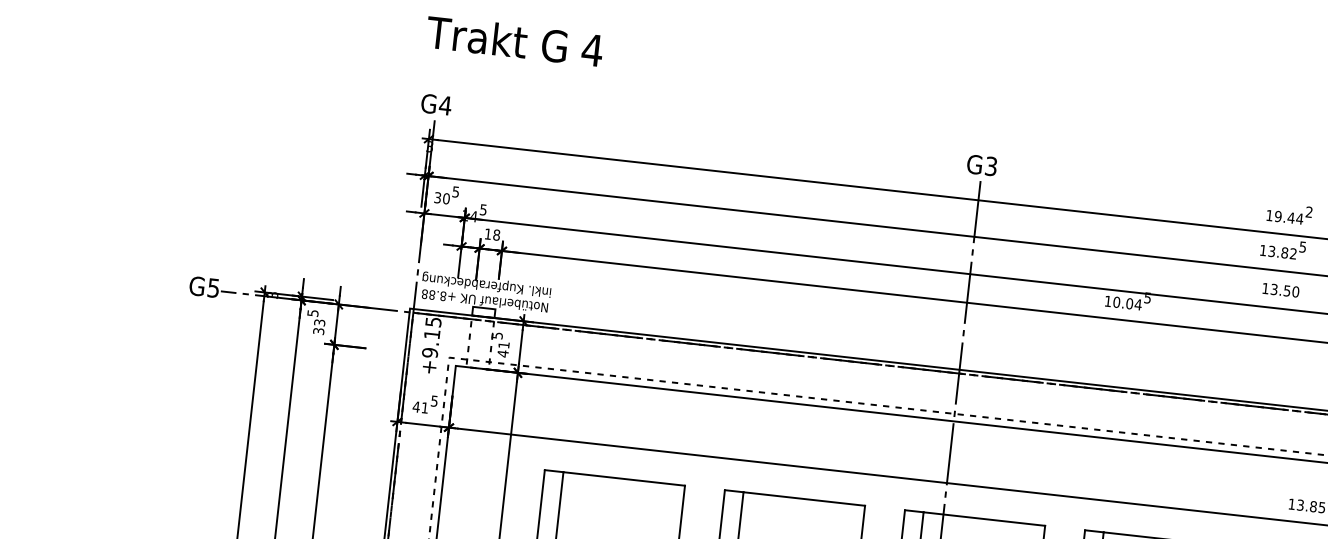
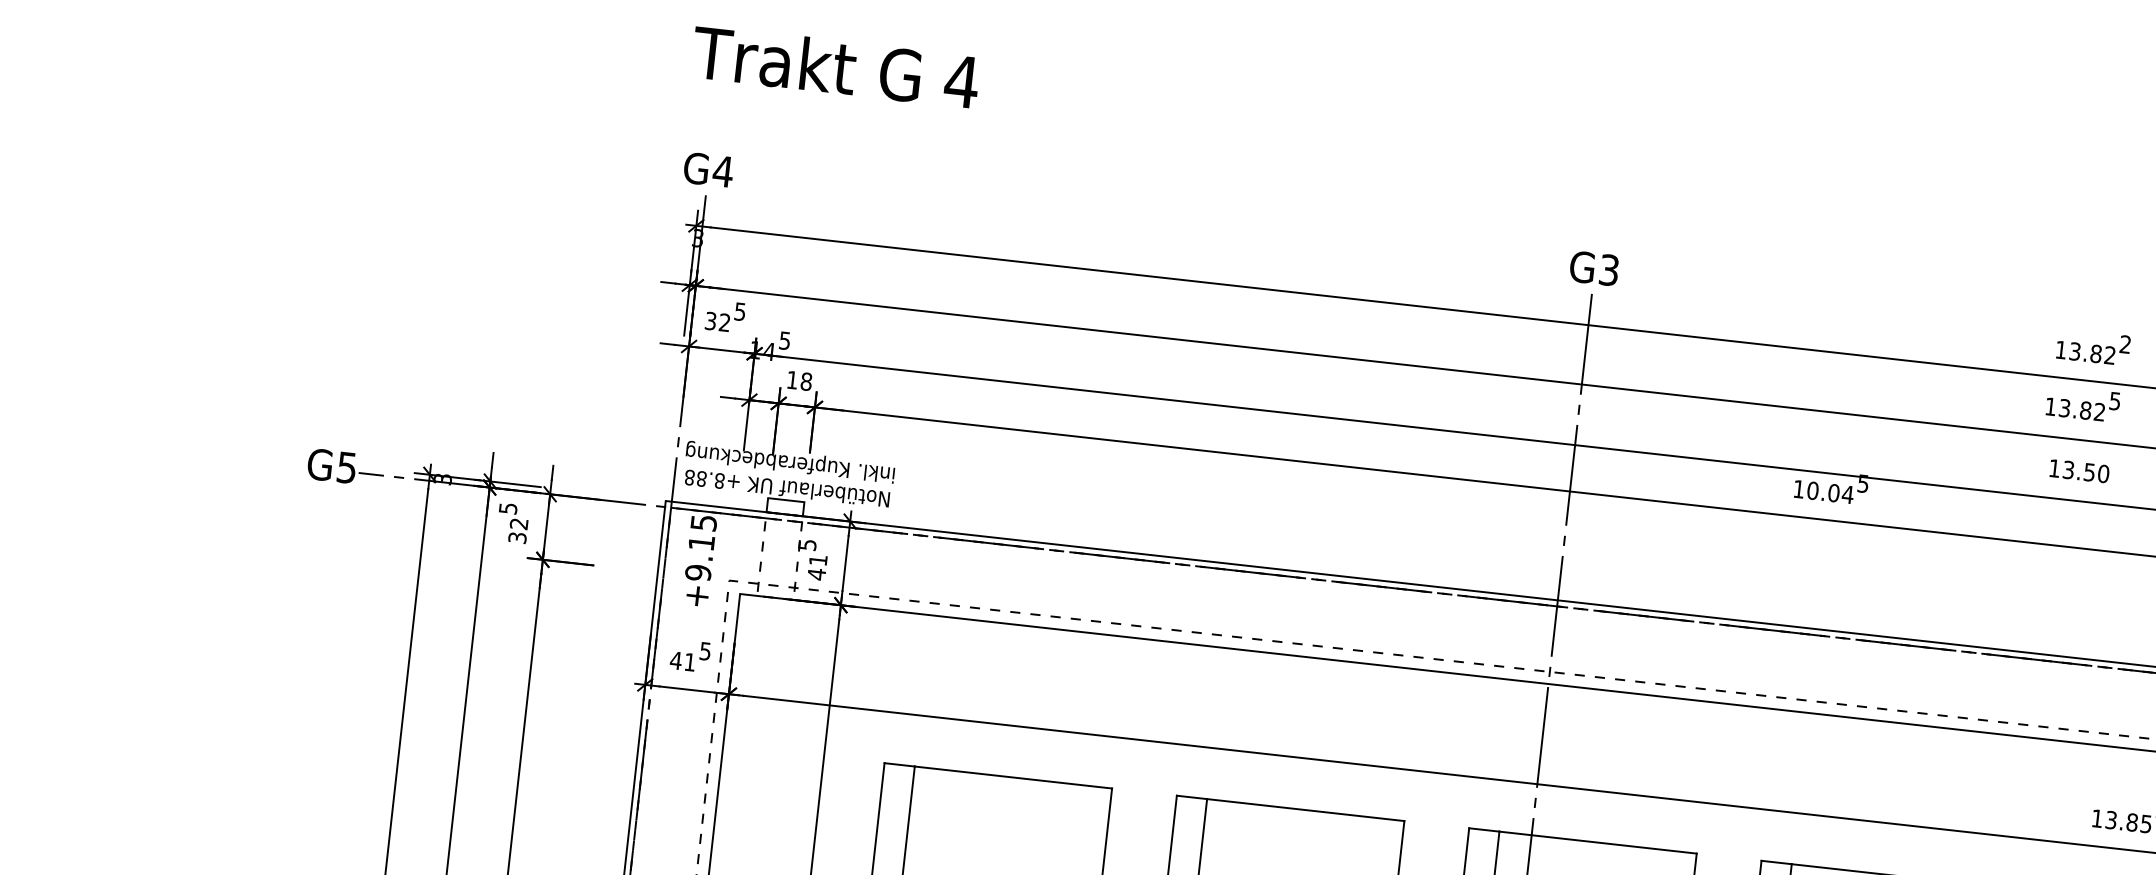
text: (445, 198) -> (723, 322), 30 -> 32
text: (1288, 217) -> (2091, 353), 19.44 -> 13.82
text: (319, 322) -> (518, 523), 33 -> 32

